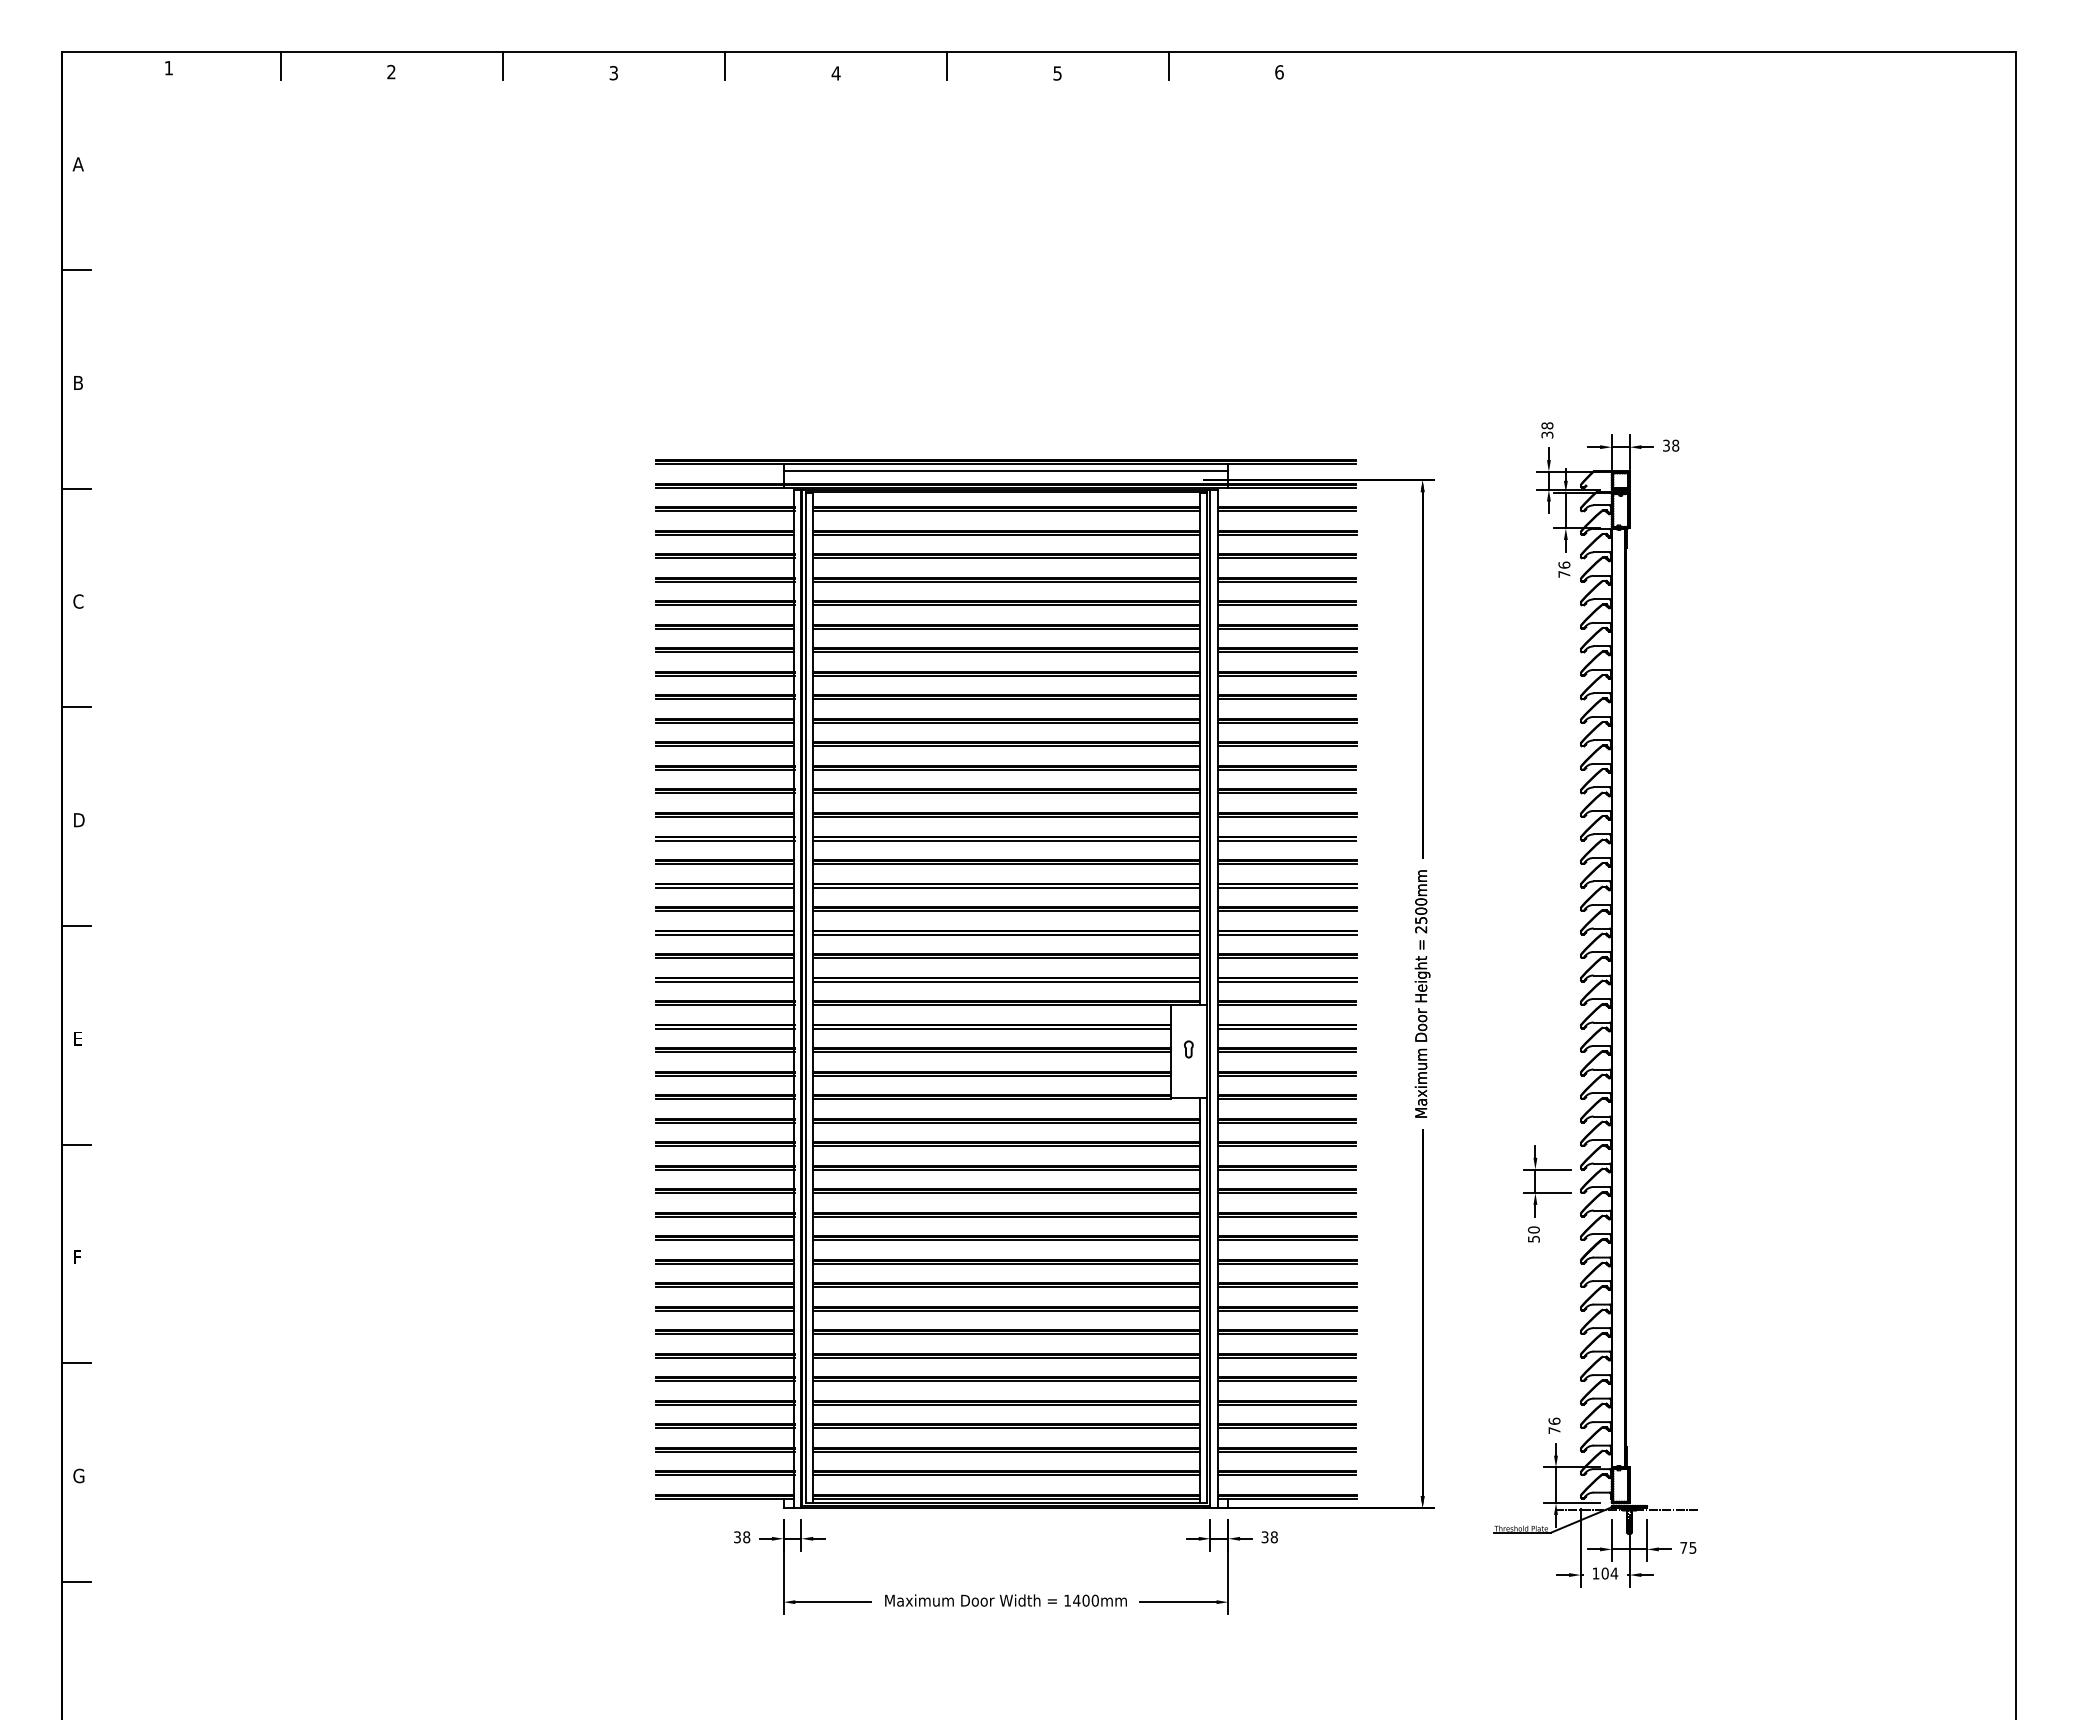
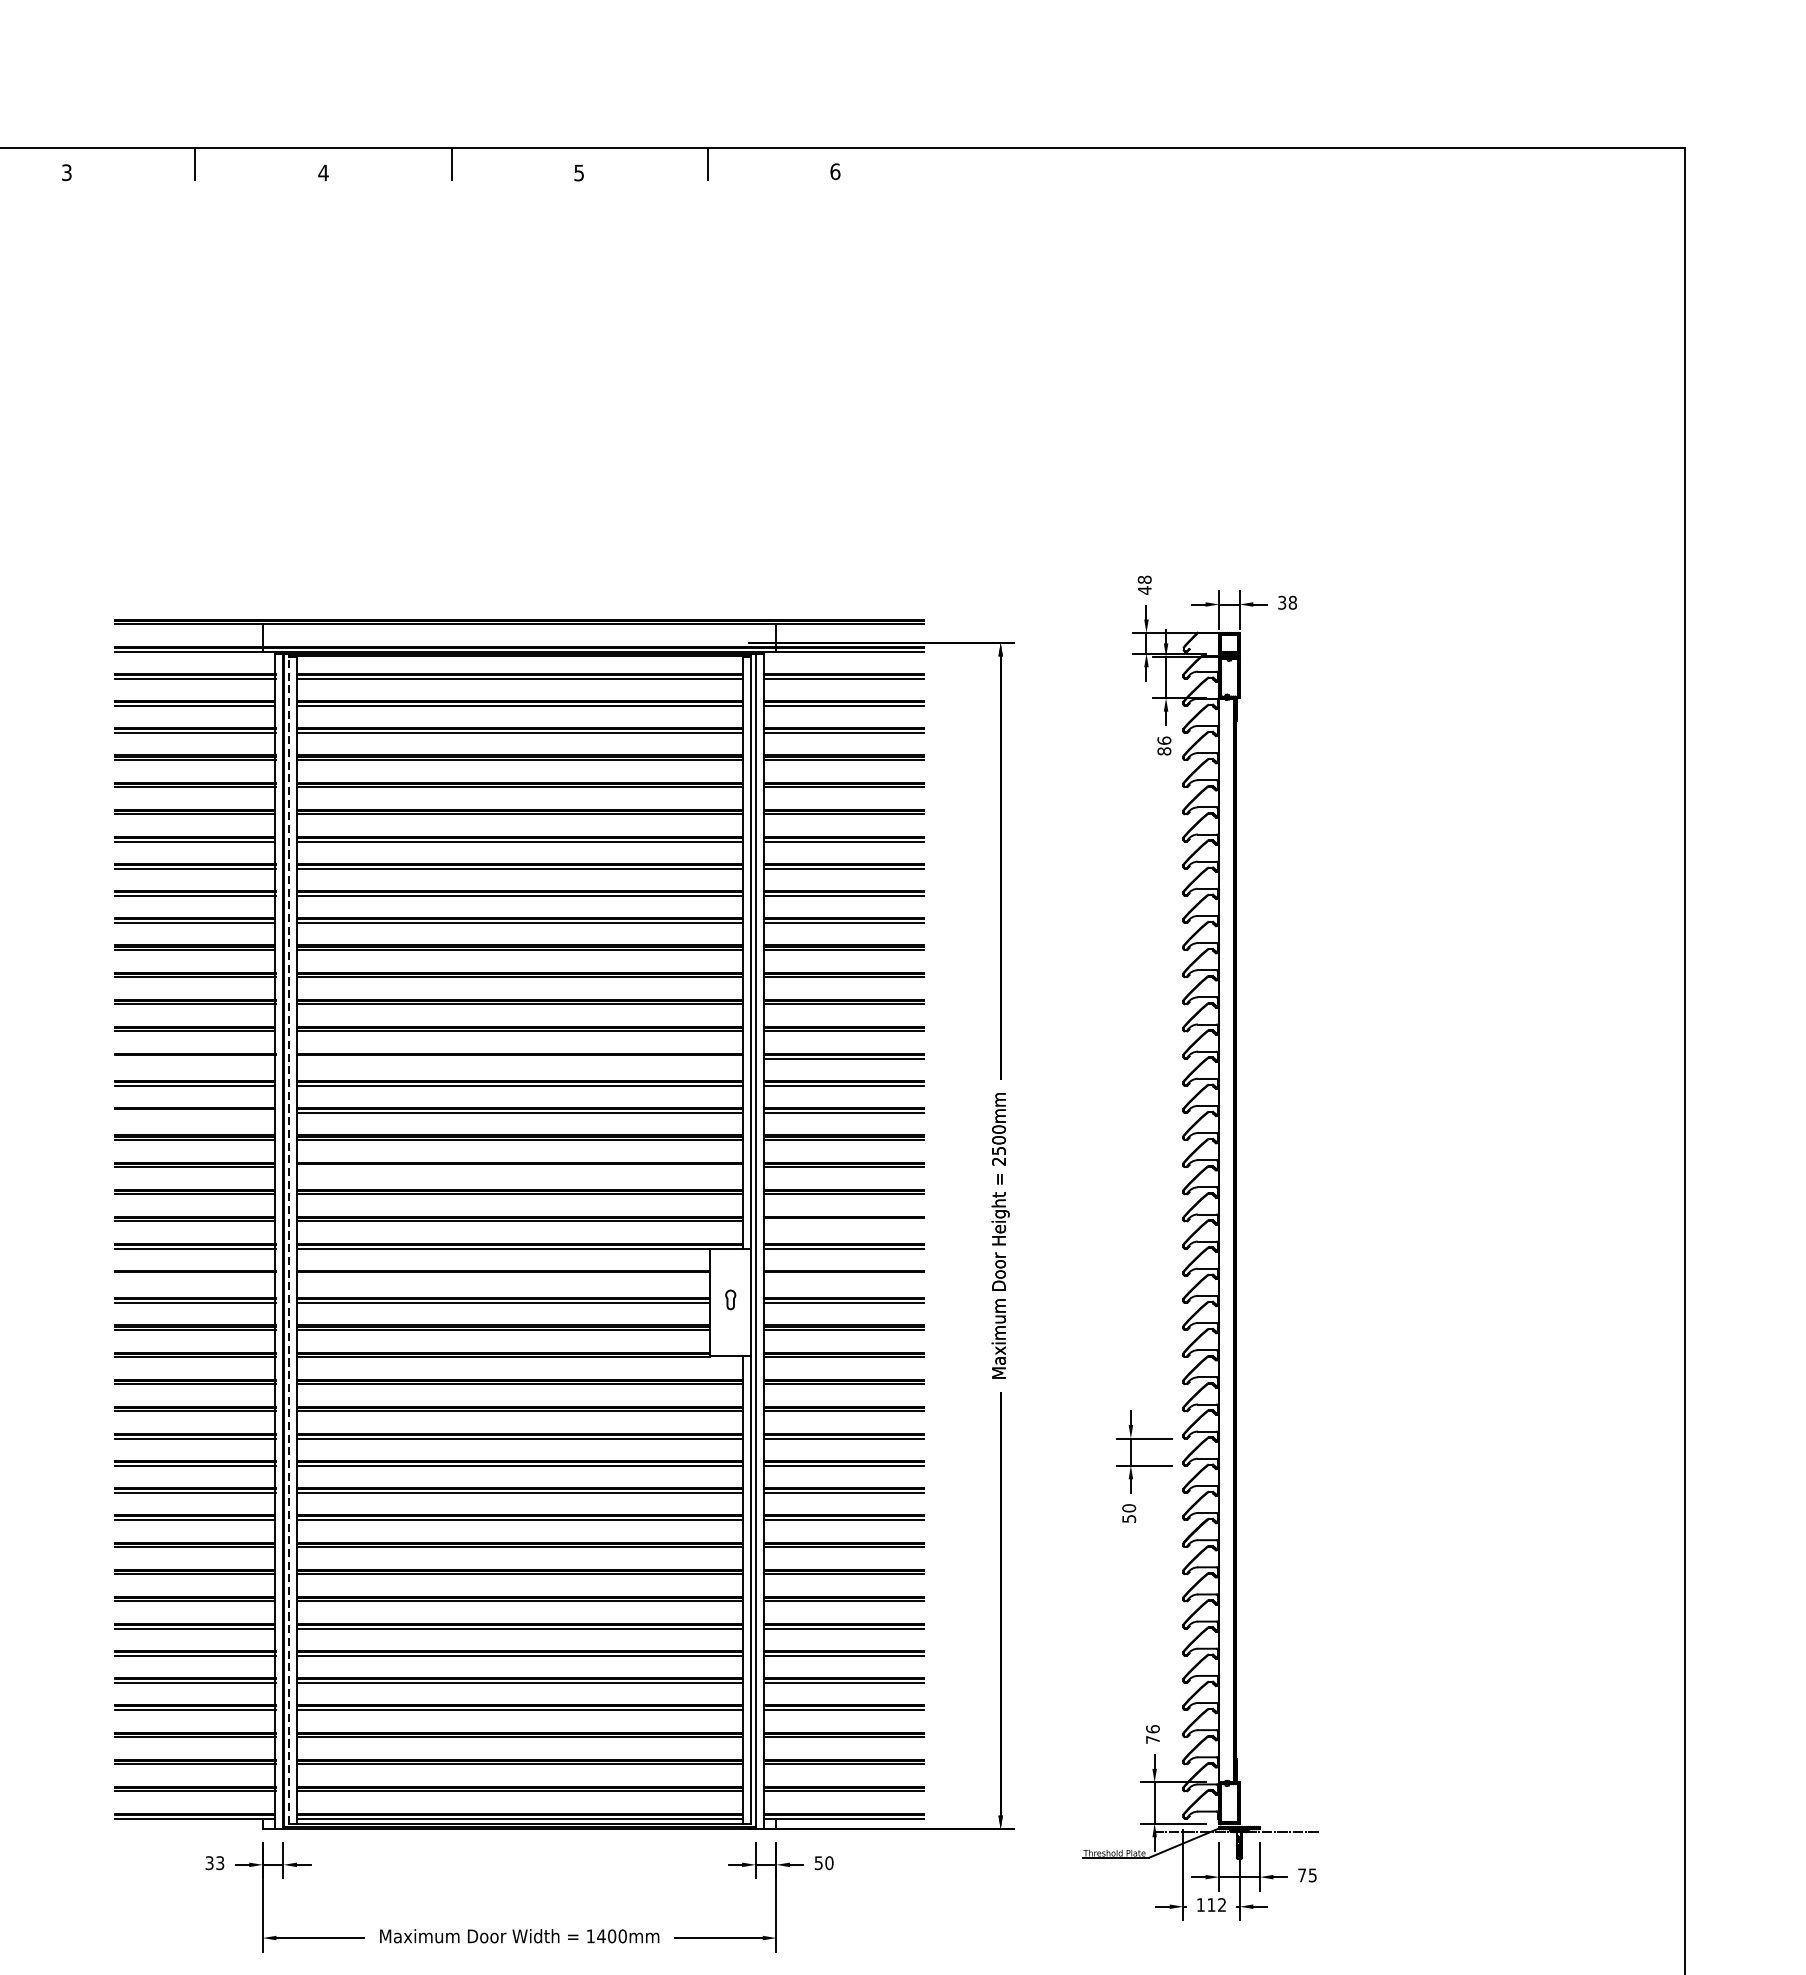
text: (1547, 434) -> (1144, 589), 38 -> 48
line: (1005, 471) -> (519, 632), removed
text: (1564, 573) -> (1164, 750), 76 -> 86
line: (724, 840) -> (194, 1058), removed
line: (1006, 840) -> (520, 1058), removed
line: (724, 887) -> (194, 1112), removed
line: (1006, 934) -> (520, 1167), removed
line: (1286, 981) -> (843, 1221), removed
line: (806, 997) -> (289, 1239), solid -> dashed
line: (724, 1028) -> (194, 1275), removed
line: (991, 1028) -> (502, 1275), removed
line: (1286, 1028) -> (843, 1275), removed
text: (1269, 1536) -> (823, 1862), 38 -> 50
text: (746, 1537) -> (220, 1863), 38 -> 33
text: (1609, 1573) -> (1216, 1904), 104 -> 112

